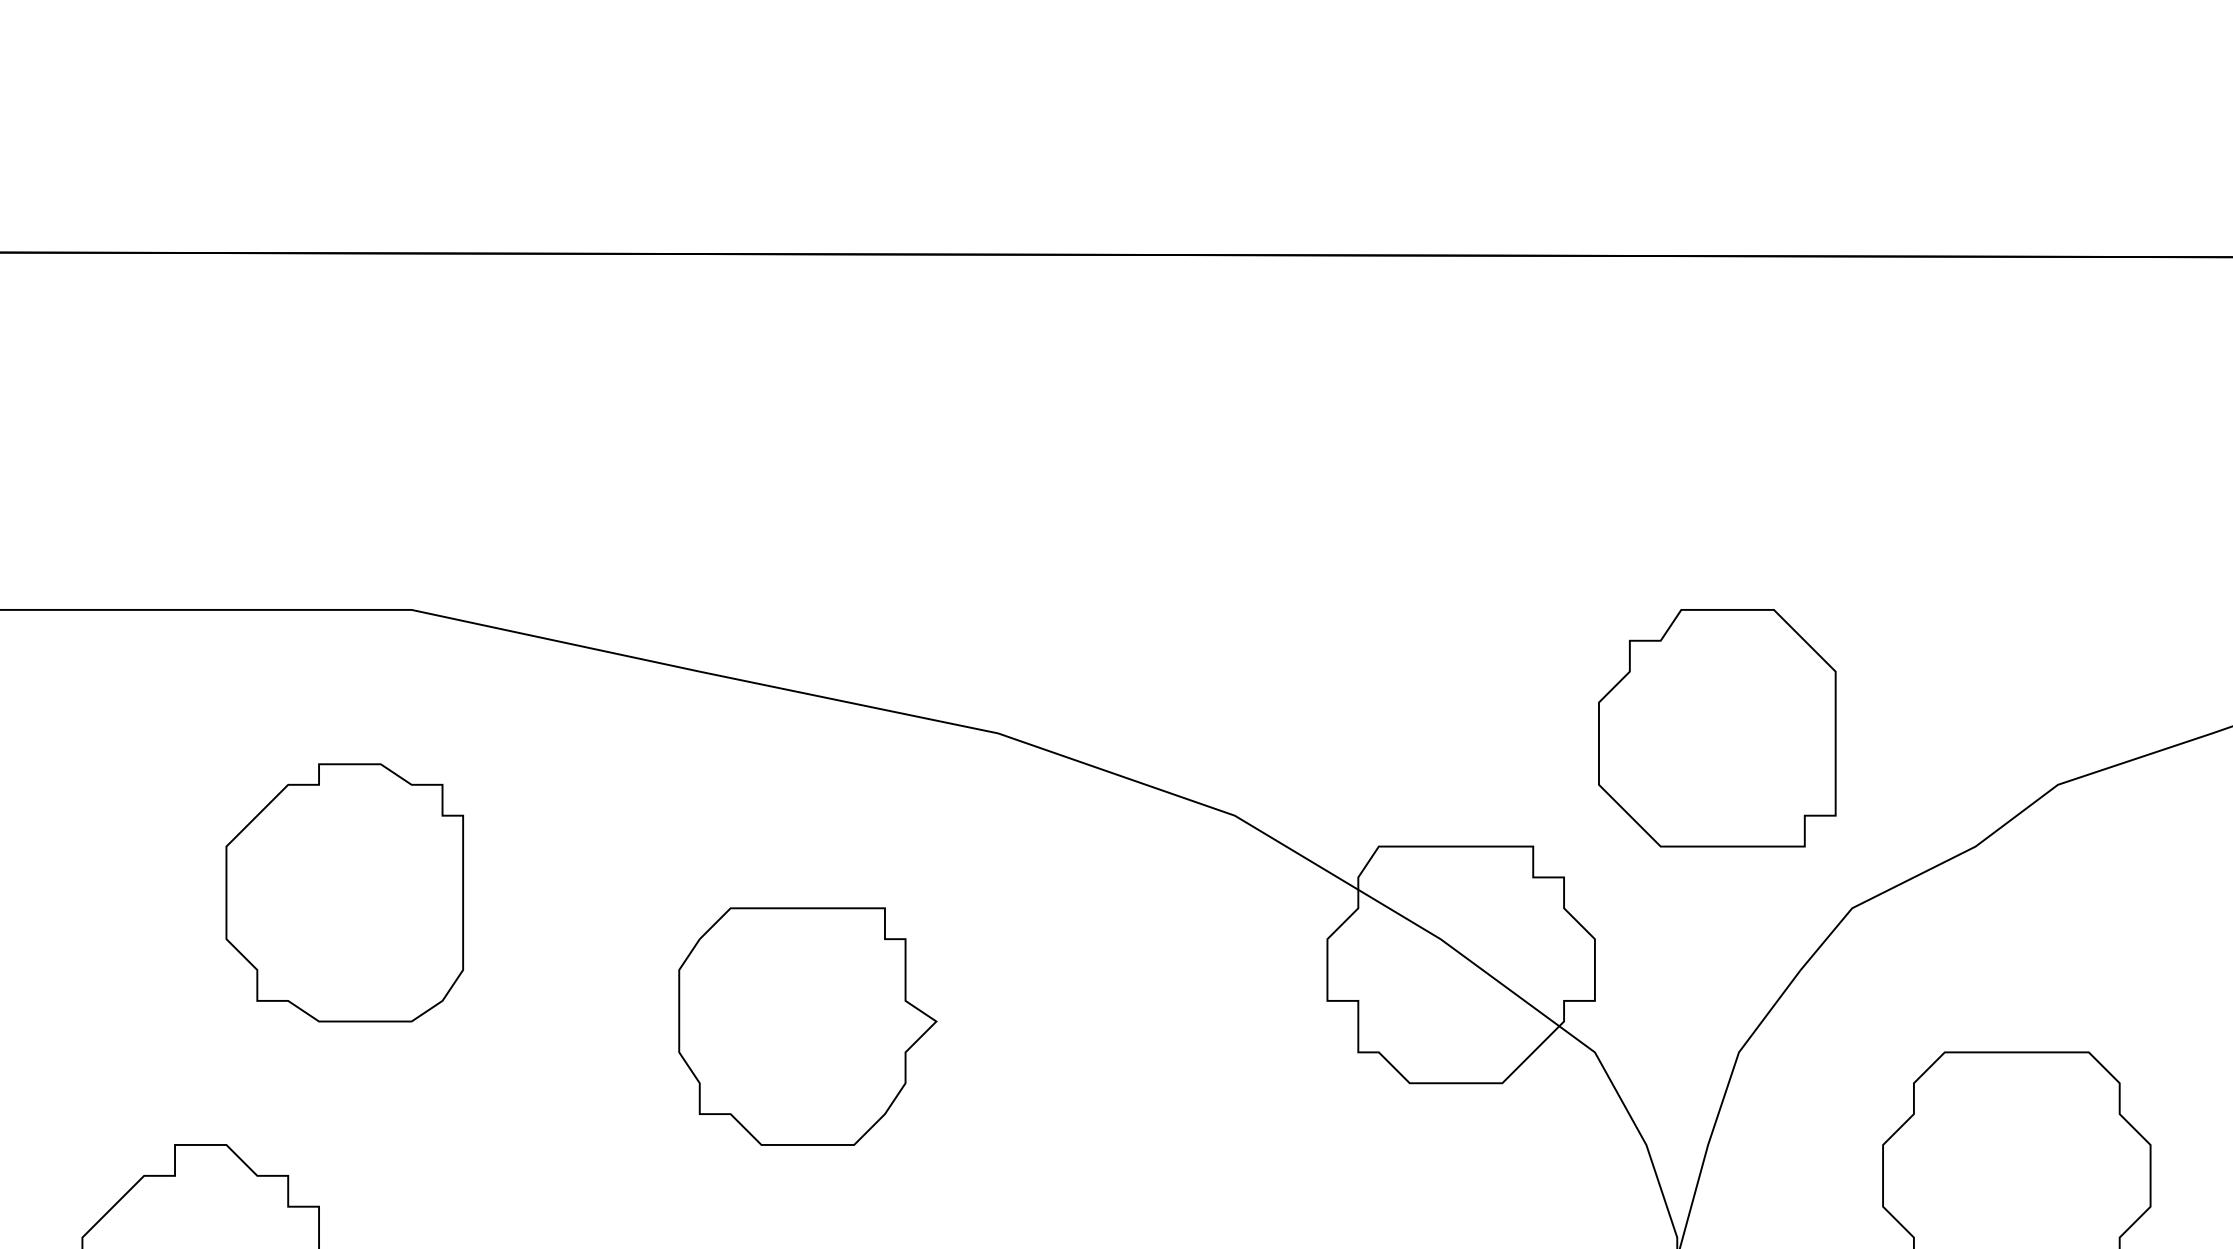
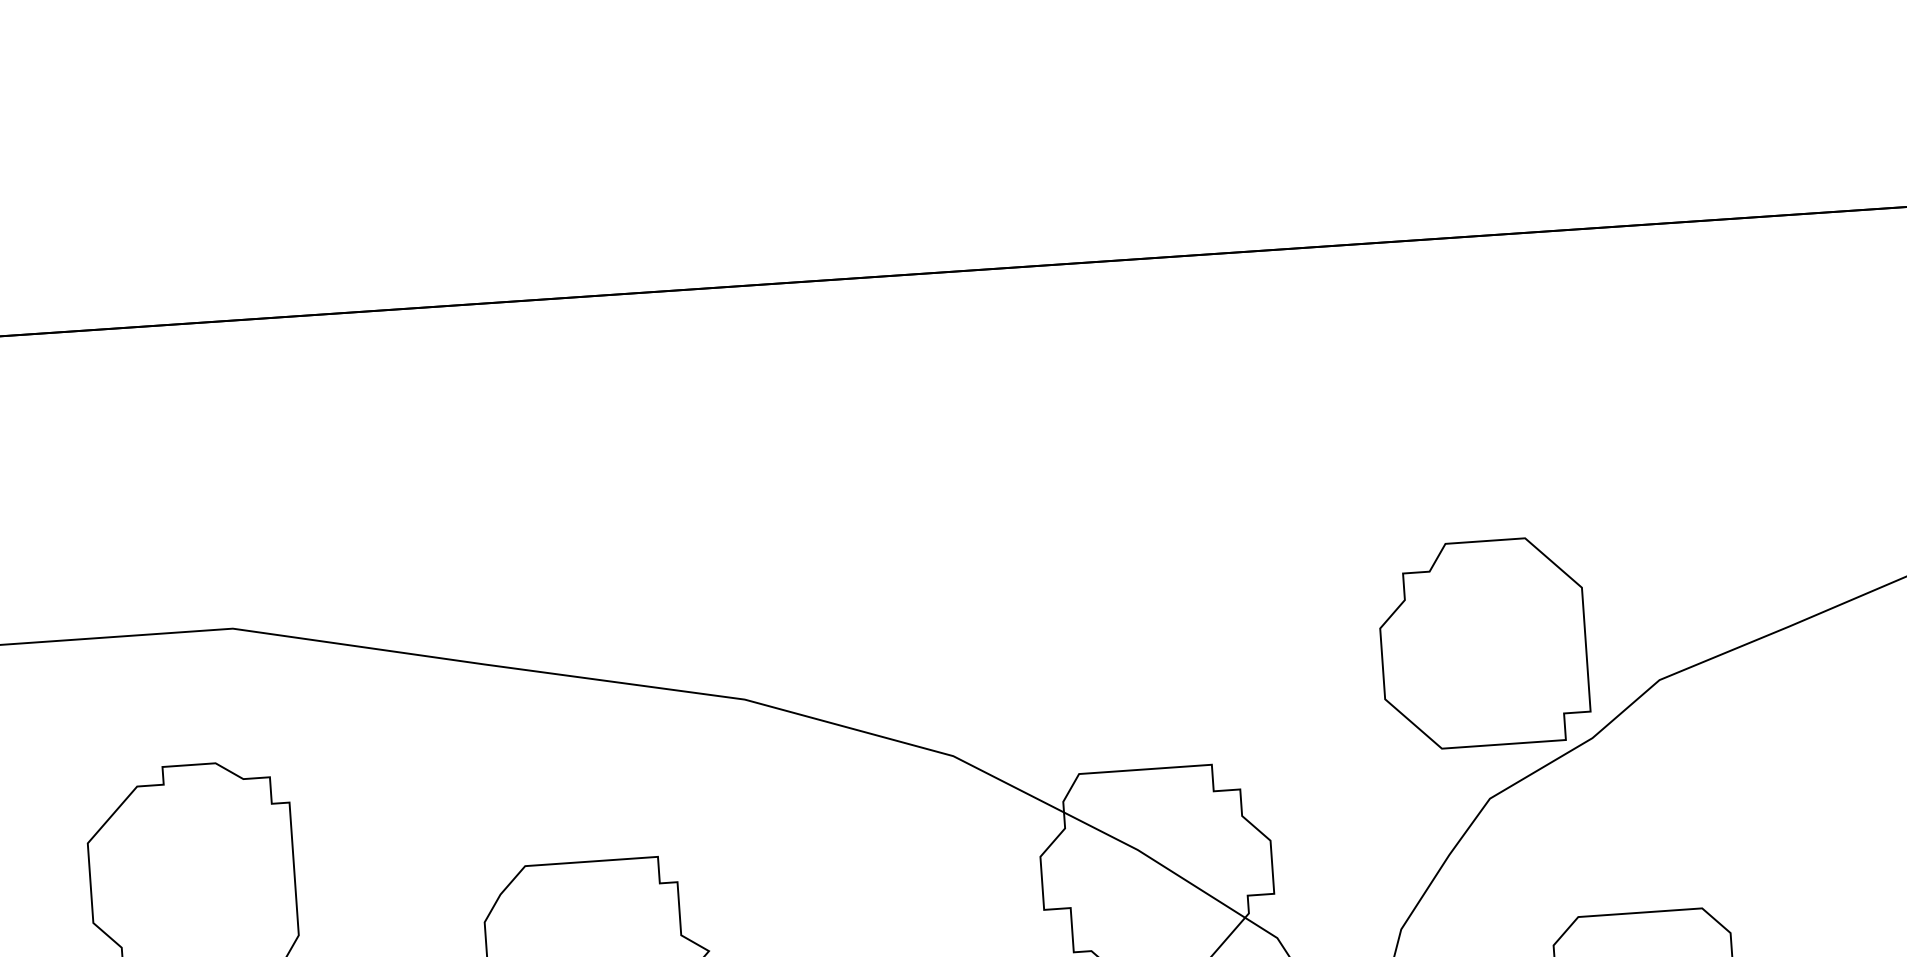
part: (1717, 728) -> (1483, 643), moved

